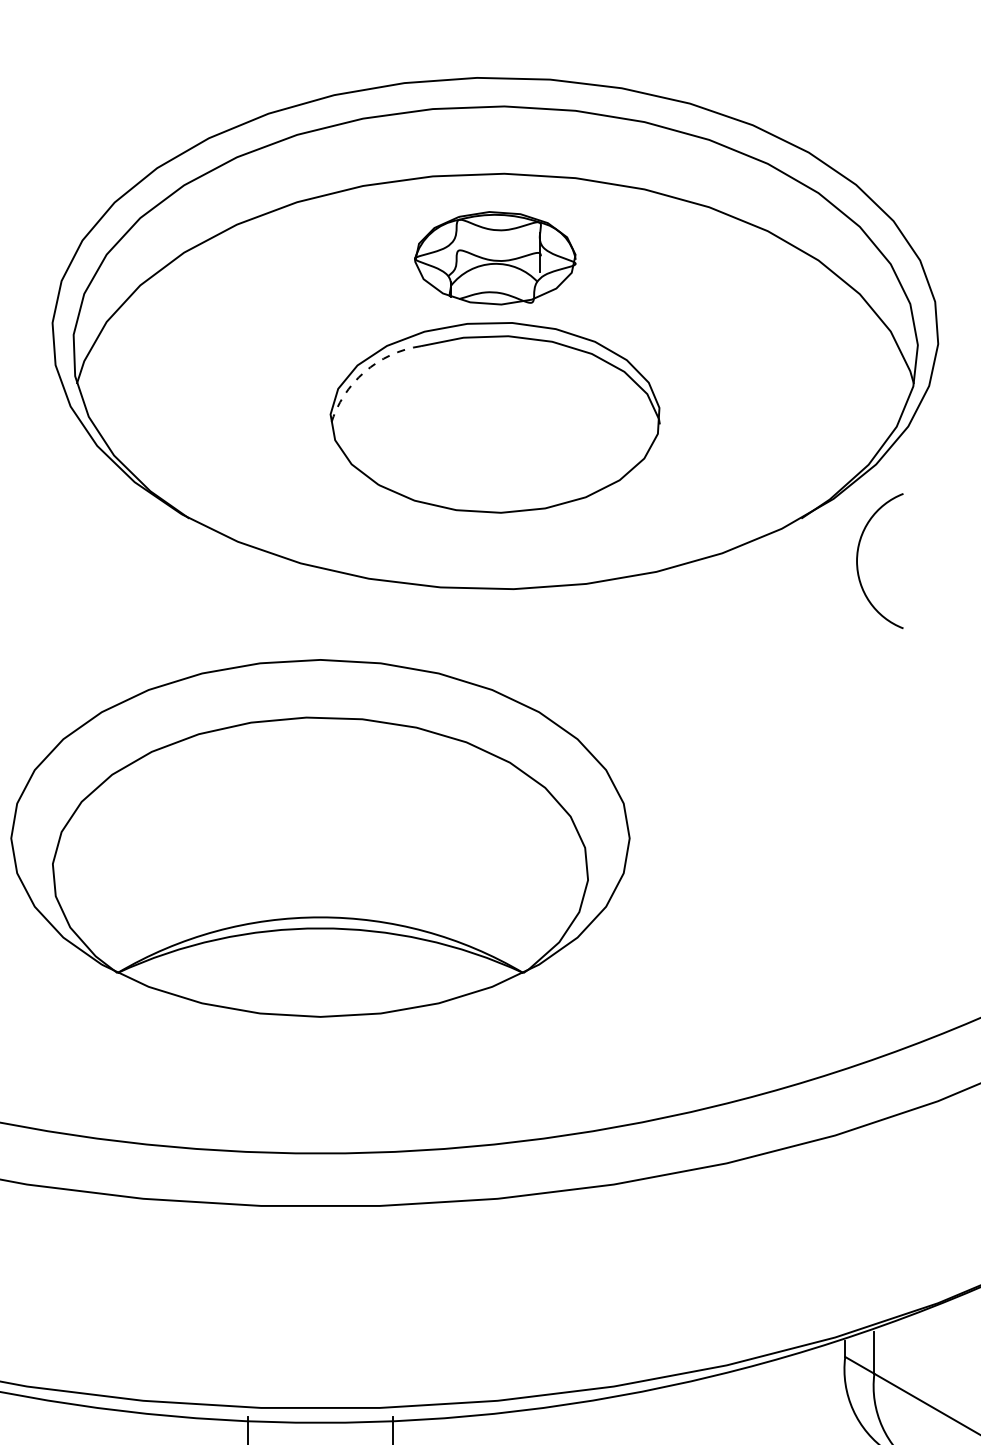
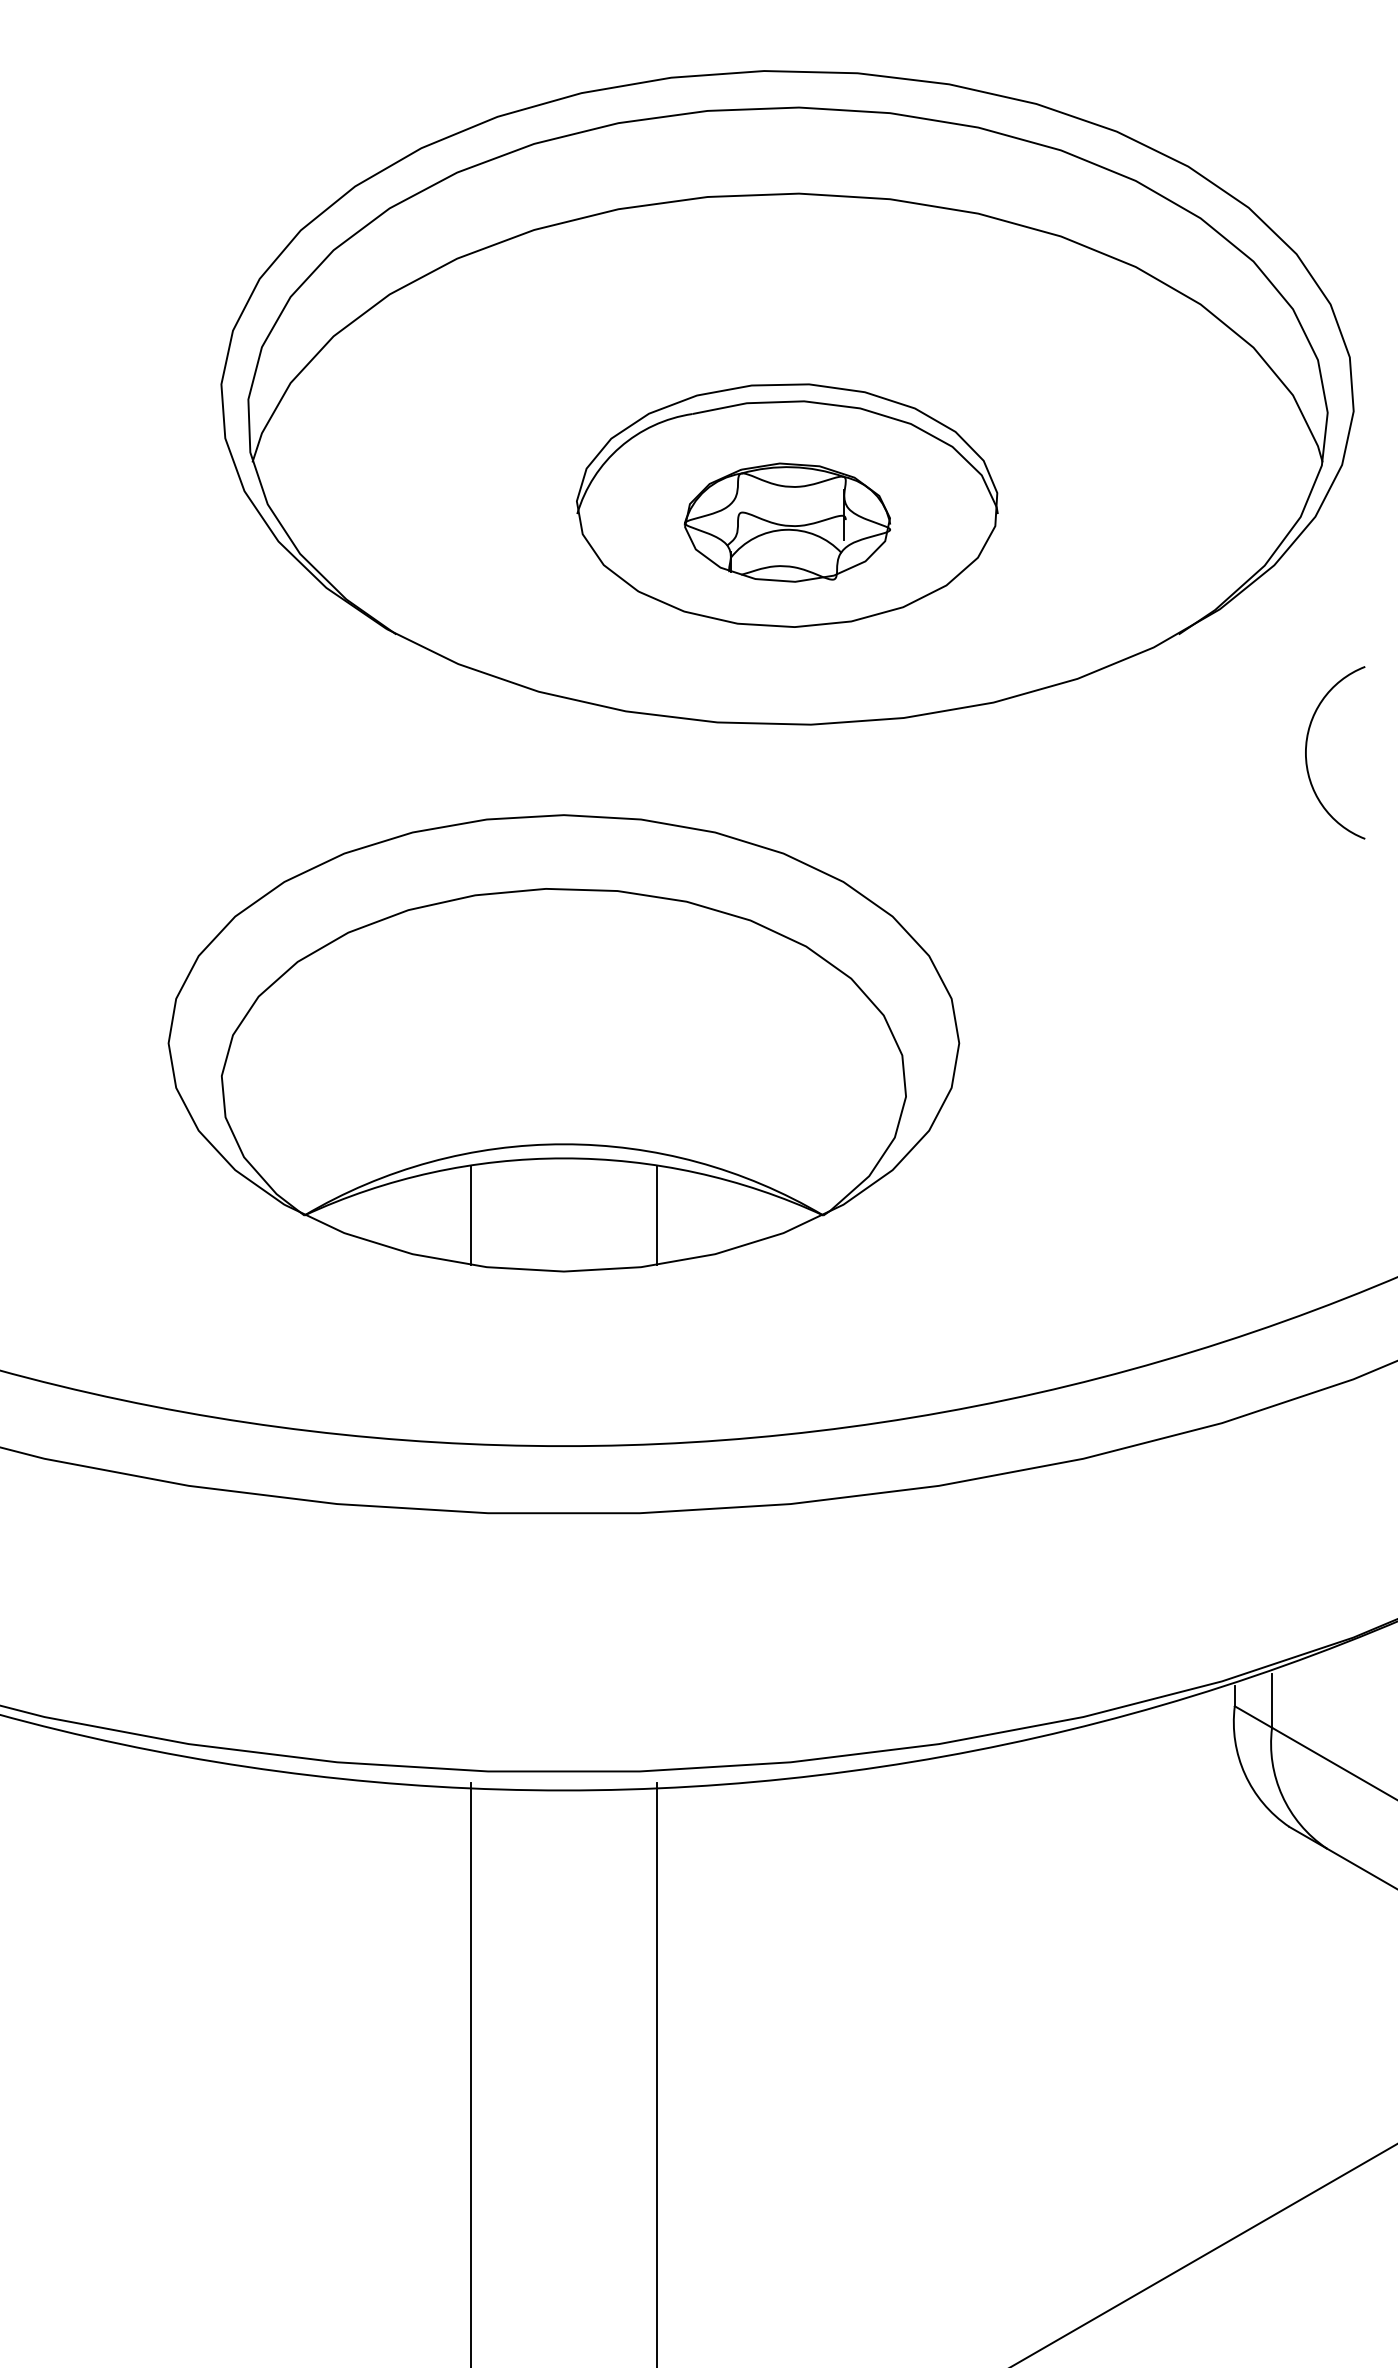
part: (494, 258) -> (786, 522), moved
arc: (364, 372) -> (620, 447), dashed -> solid
arc: (858, 555) -> (1307, 745), moved
line: (247, 973) -> (470, 1215), added
line: (393, 973) -> (657, 1215), added

